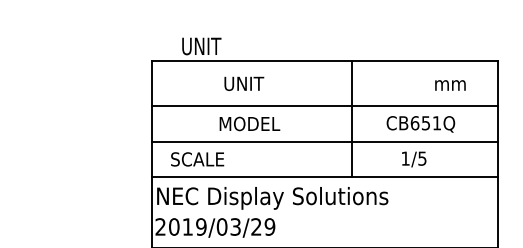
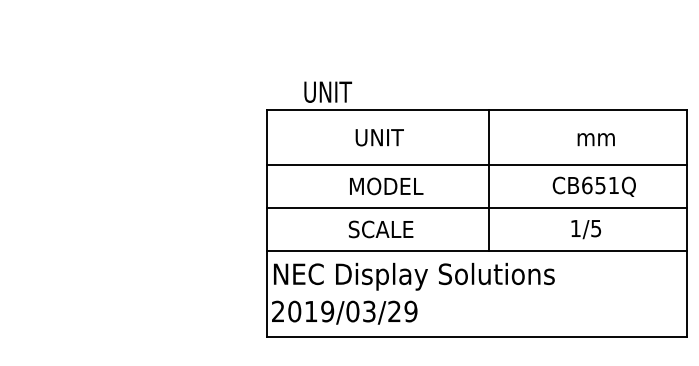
text: (449, 85) -> (595, 139), moved
line: (351, 119) -> (488, 180), moved
text: (197, 159) -> (380, 229), moved

